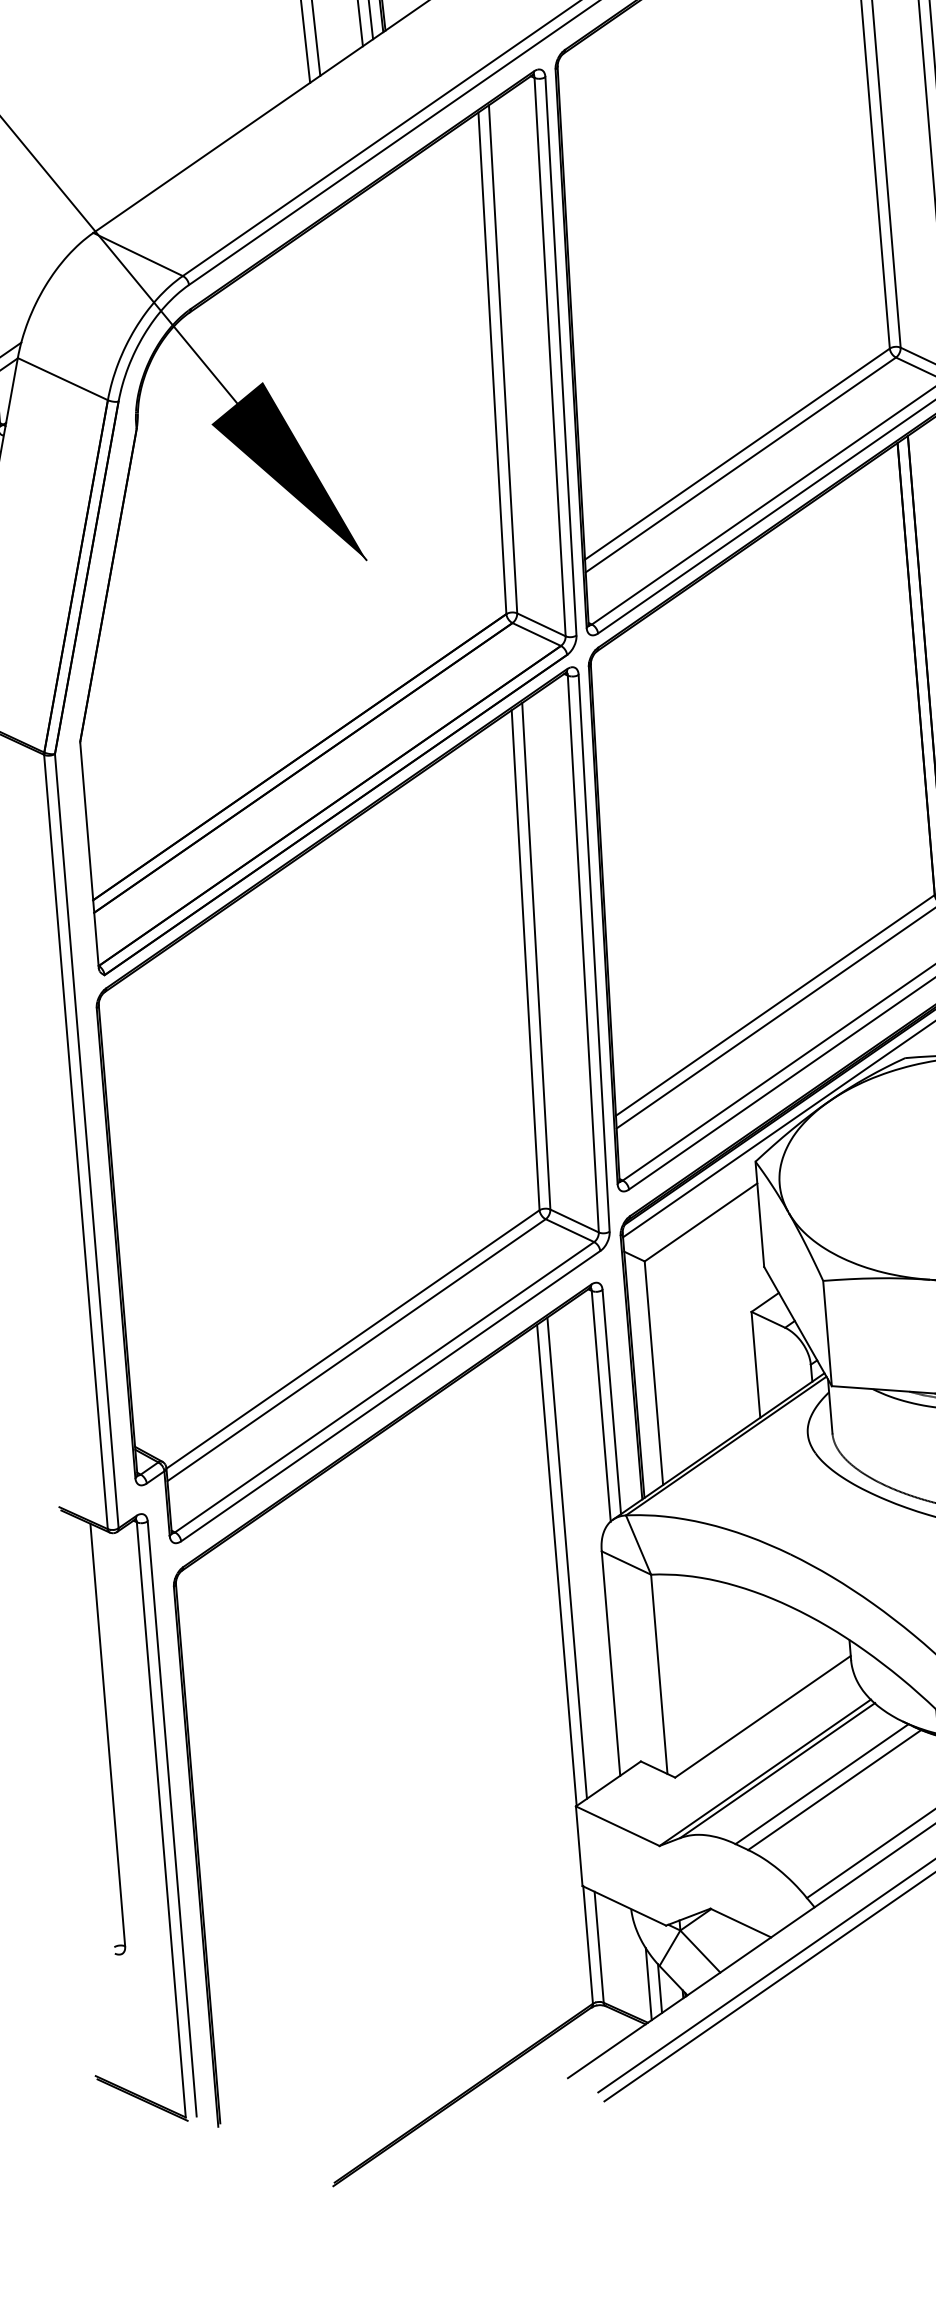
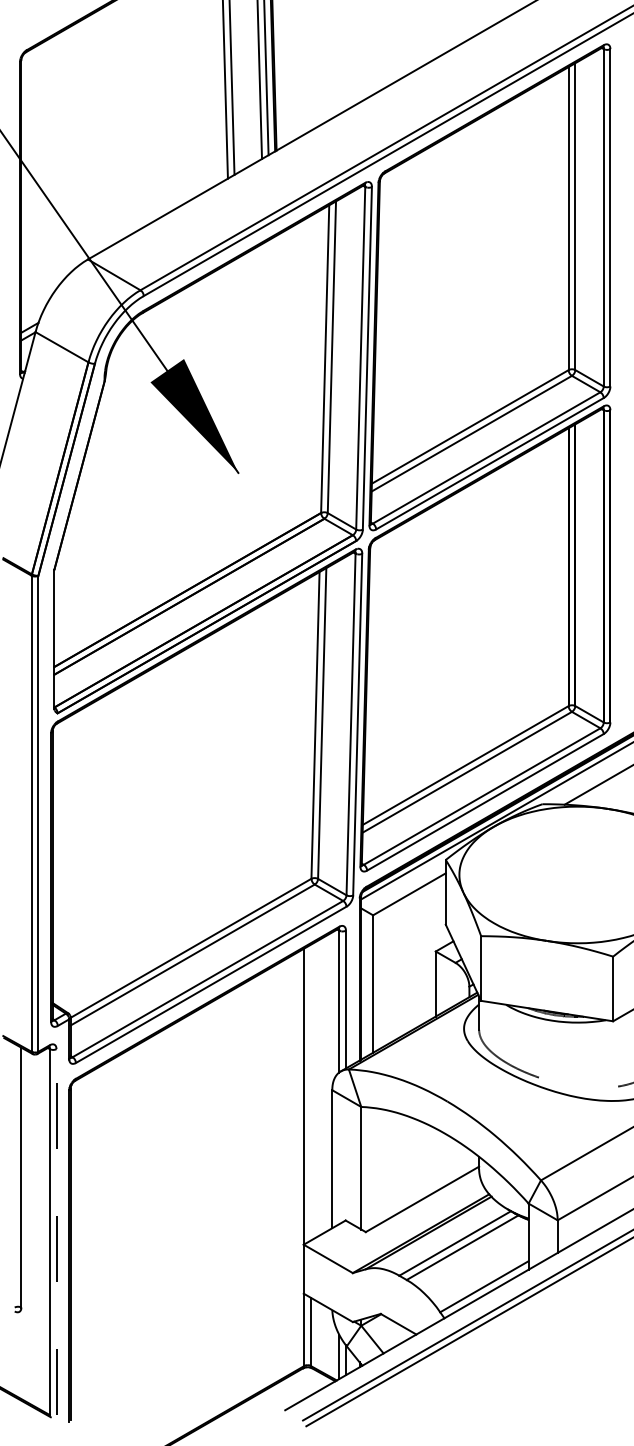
line: (566, 1557) -> (310, 1092), removed
line: (172, 1819) -> (56, 1232), solid -> dashed

